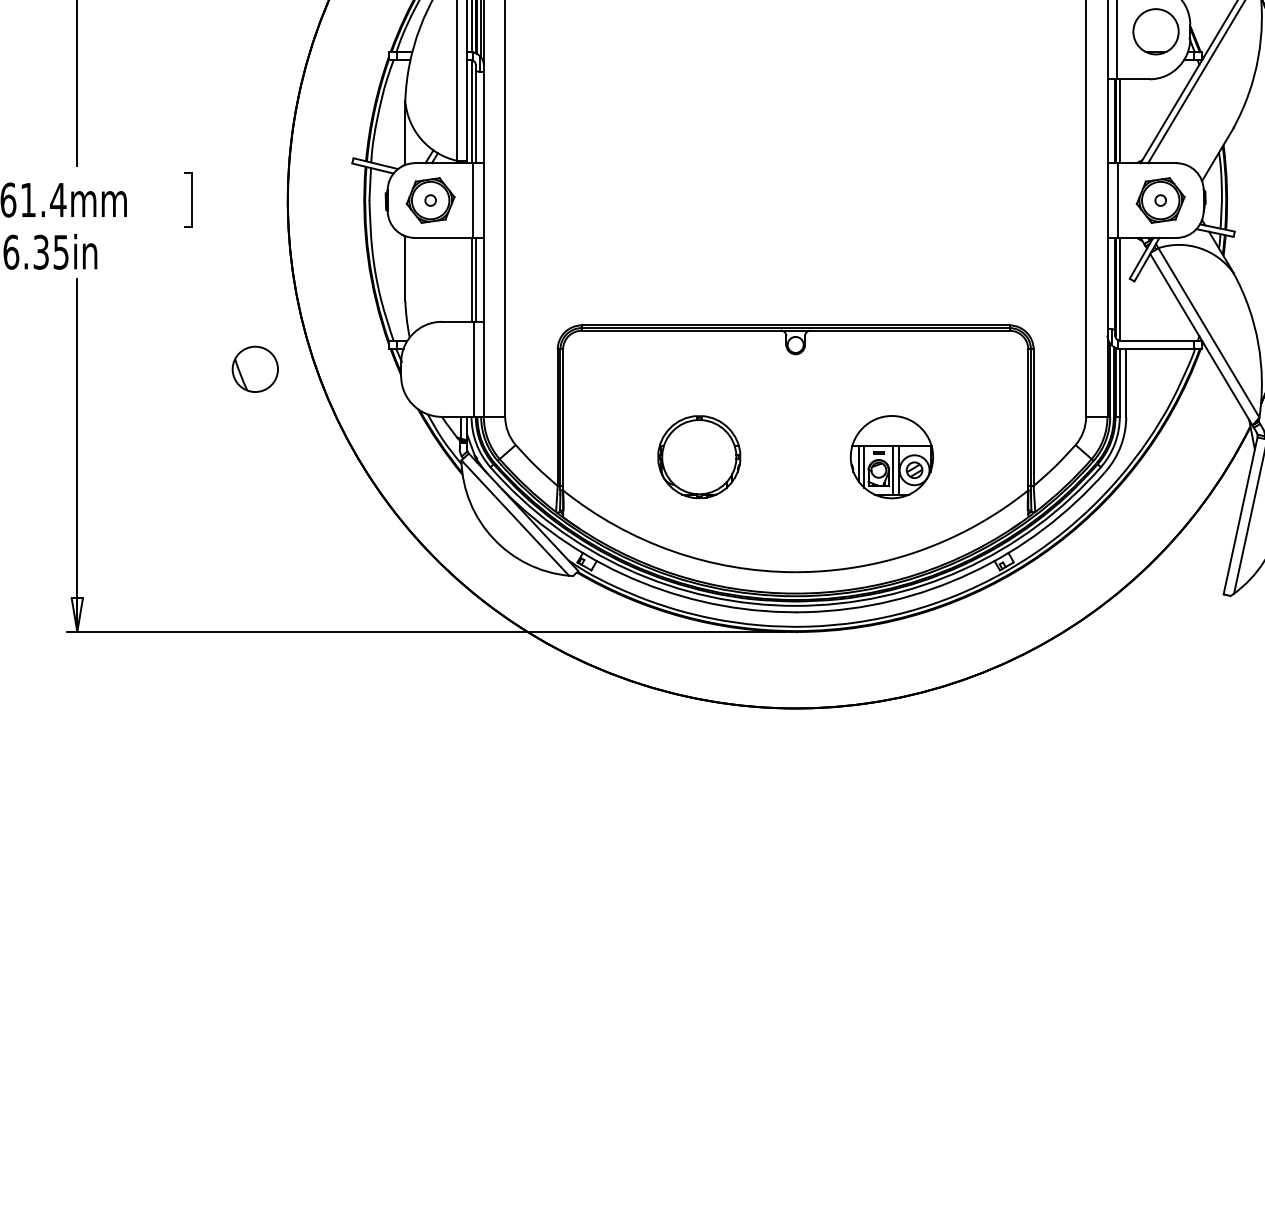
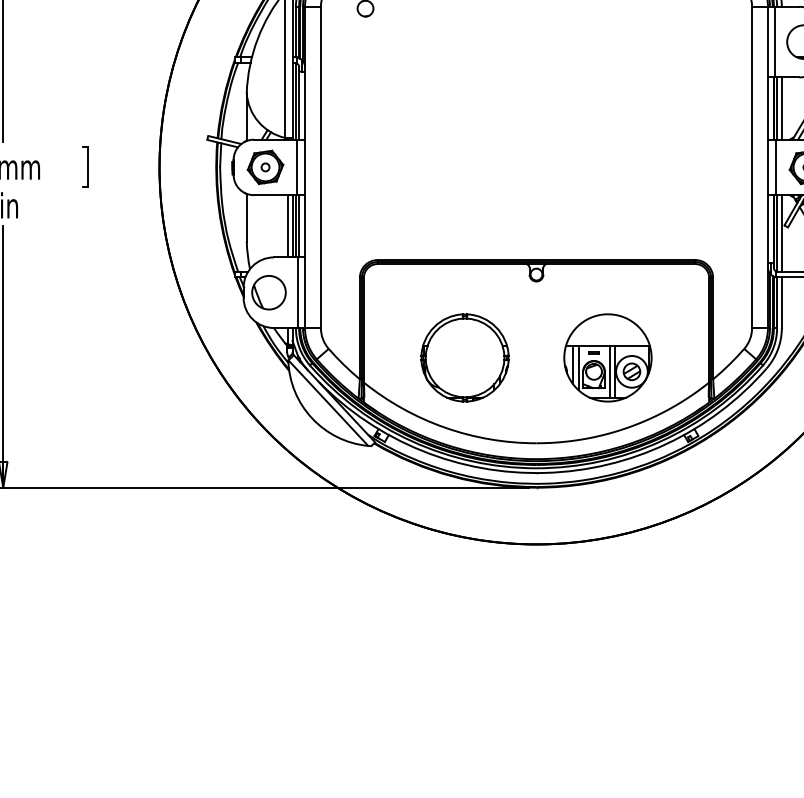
line: (1126, 121) -> (782, 108), added
line: (460, 279) -> (287, 226), added
line: (467, 279) -> (292, 226), added
line: (1126, 288) -> (782, 232), added
part: (254, 368) -> (268, 292), moved
part: (698, 456) -> (464, 357), size x1.43
part: (891, 456) -> (607, 357), size x1.43

